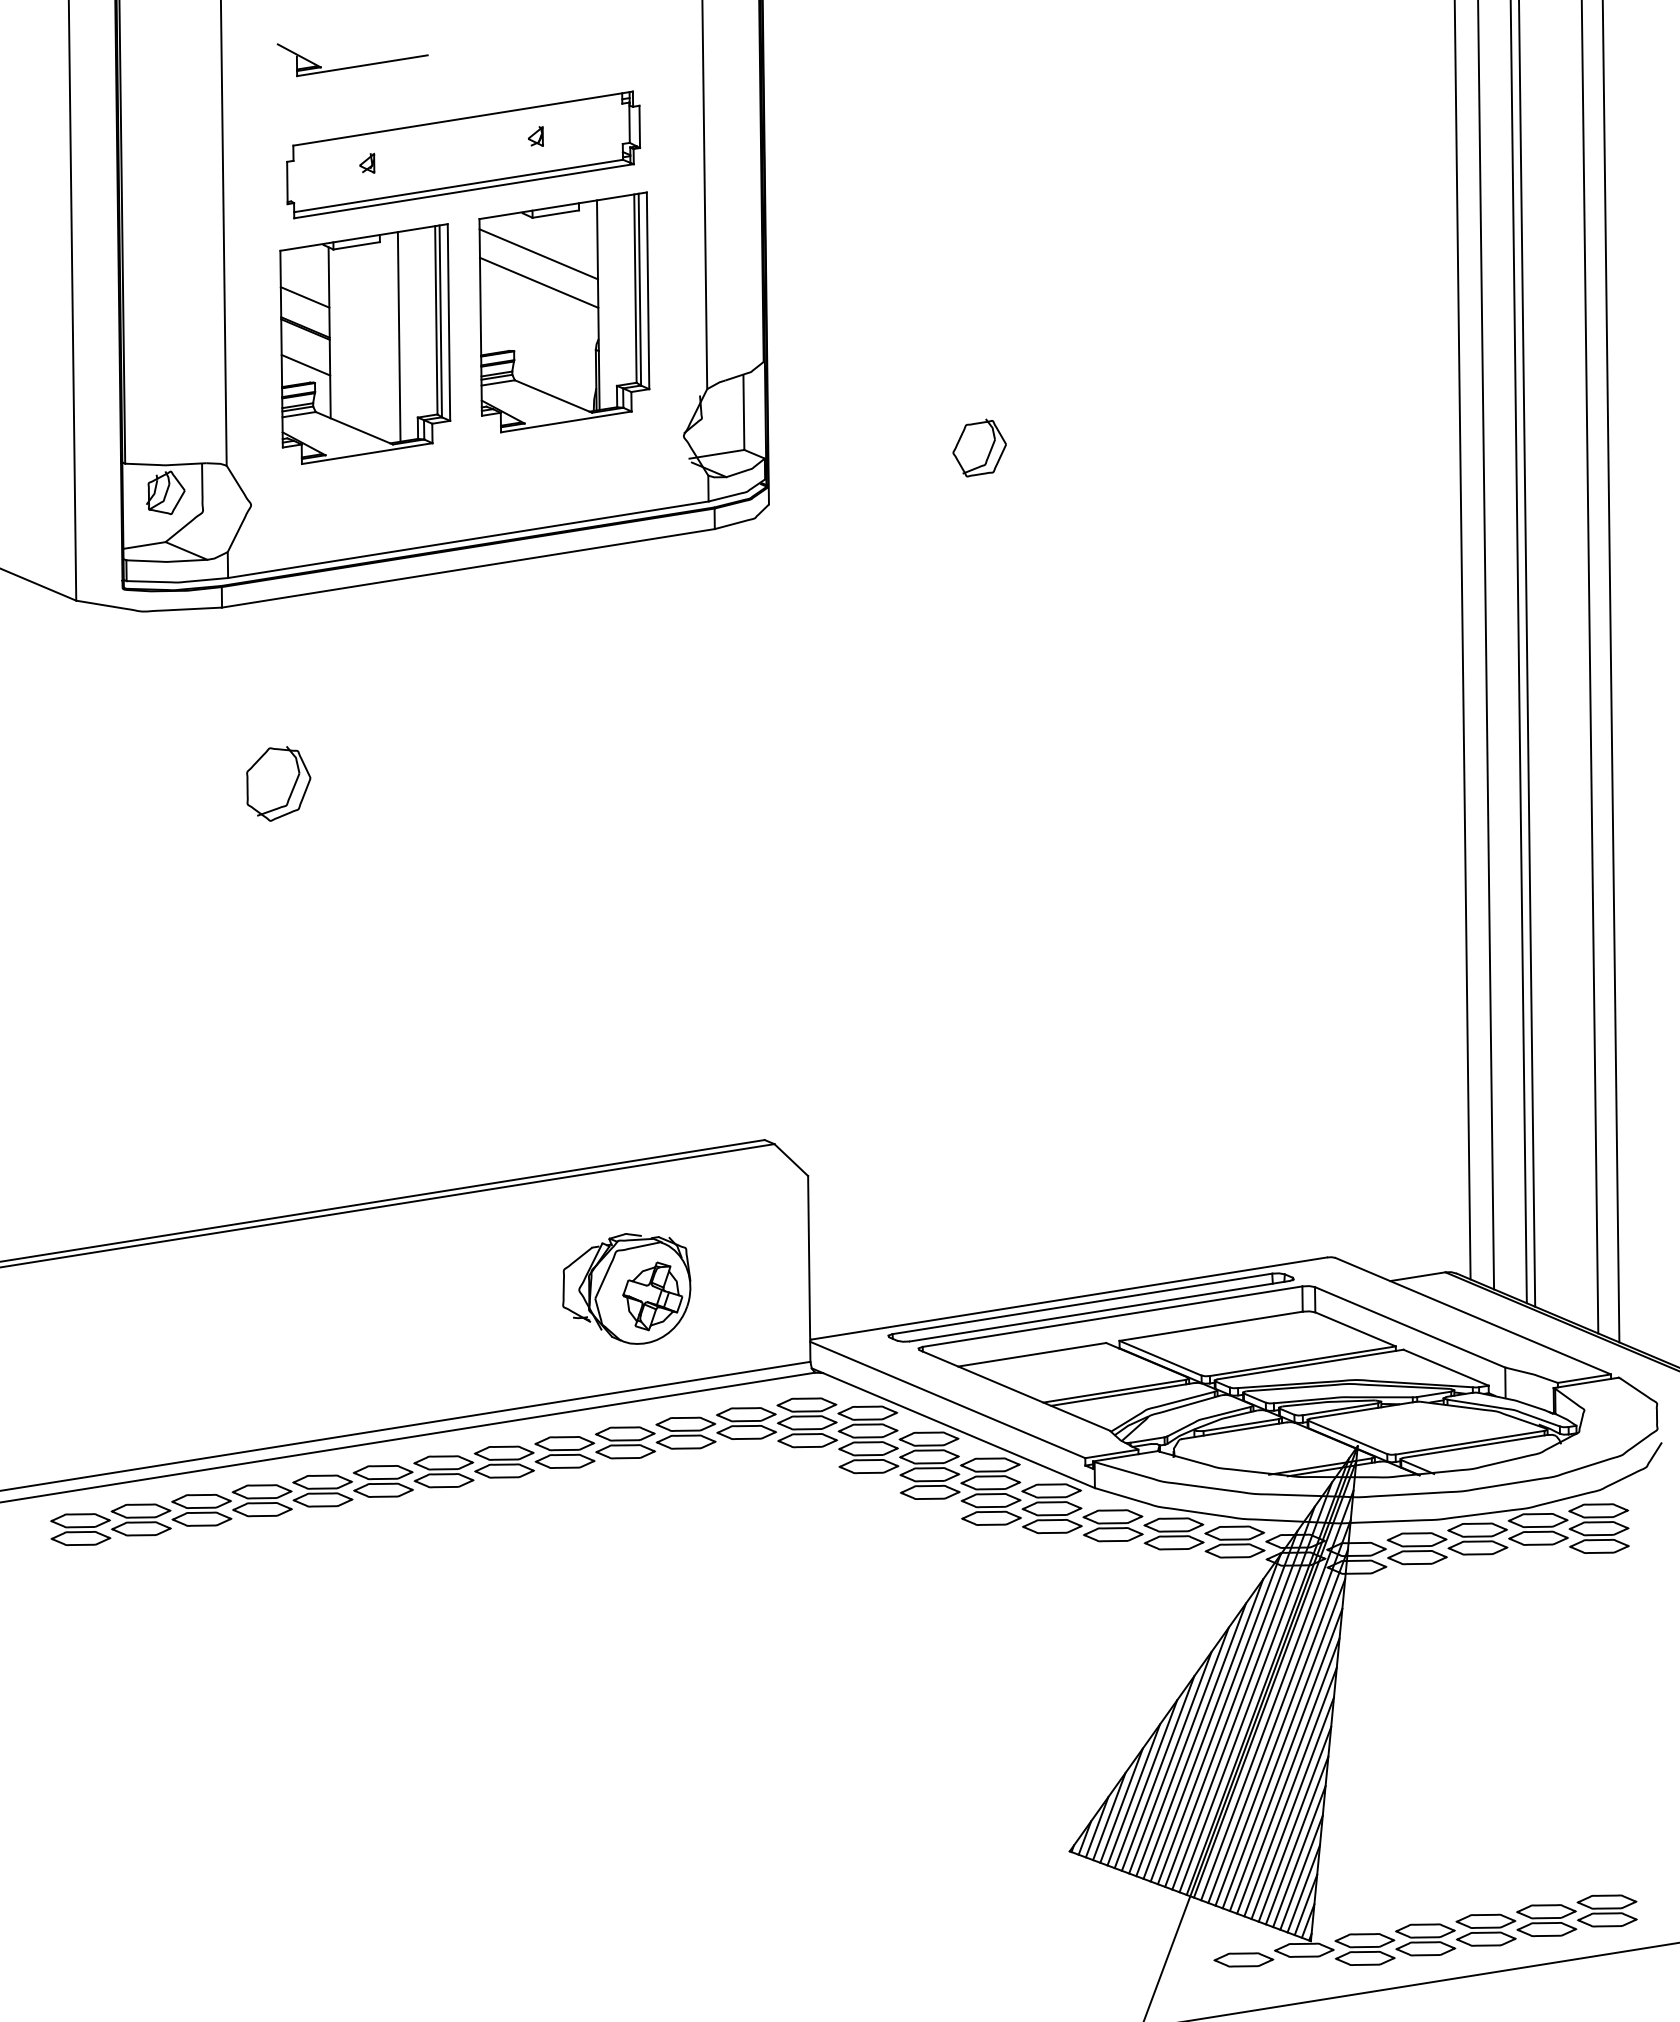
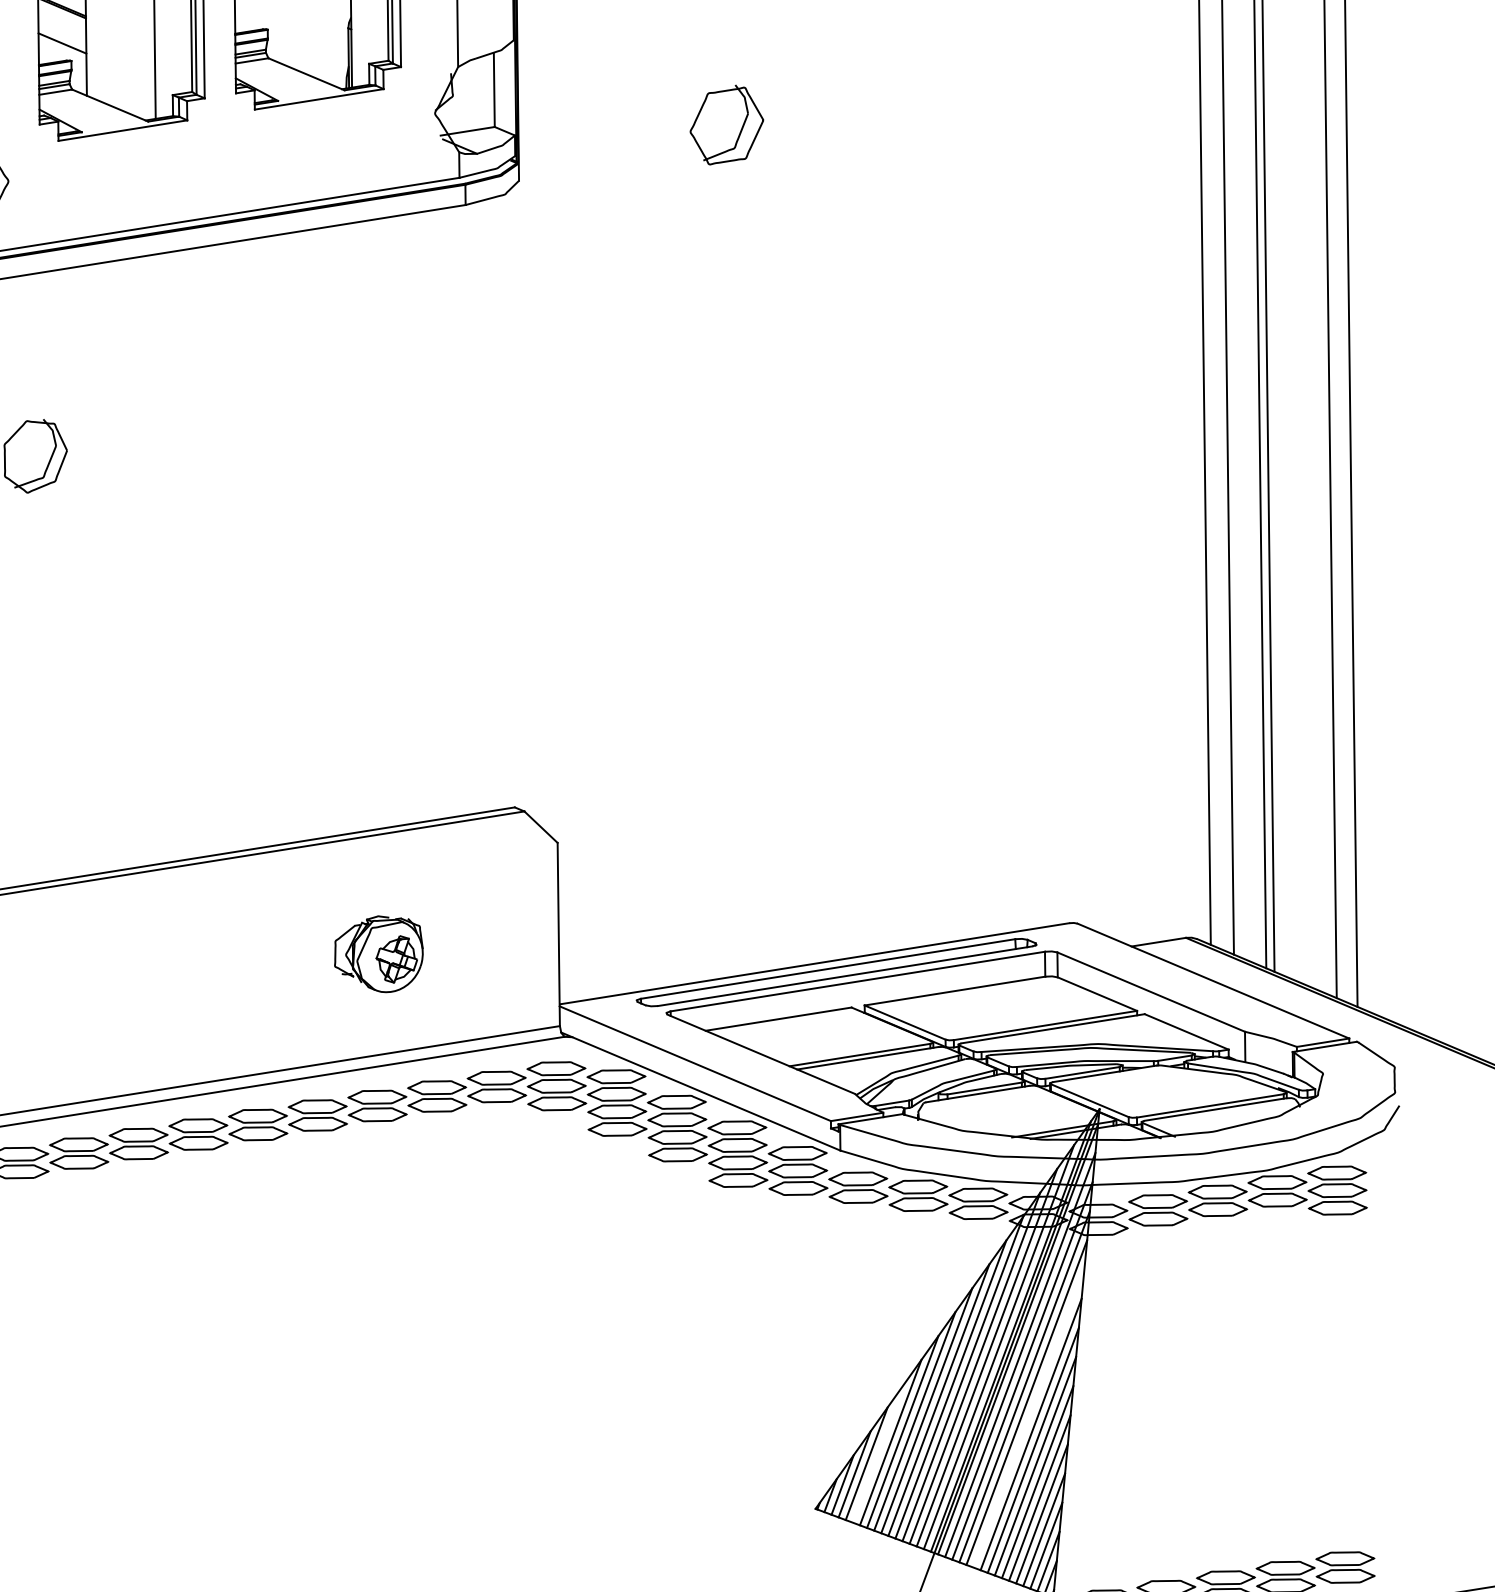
part: (979, 447) -> (726, 124), size x1.4
part: (626, 1288) -> (378, 953), size x0.7
line: (1285, 1759) -> (1028, 1418), removed
line: (1133, 1794) -> (878, 1452), removed

